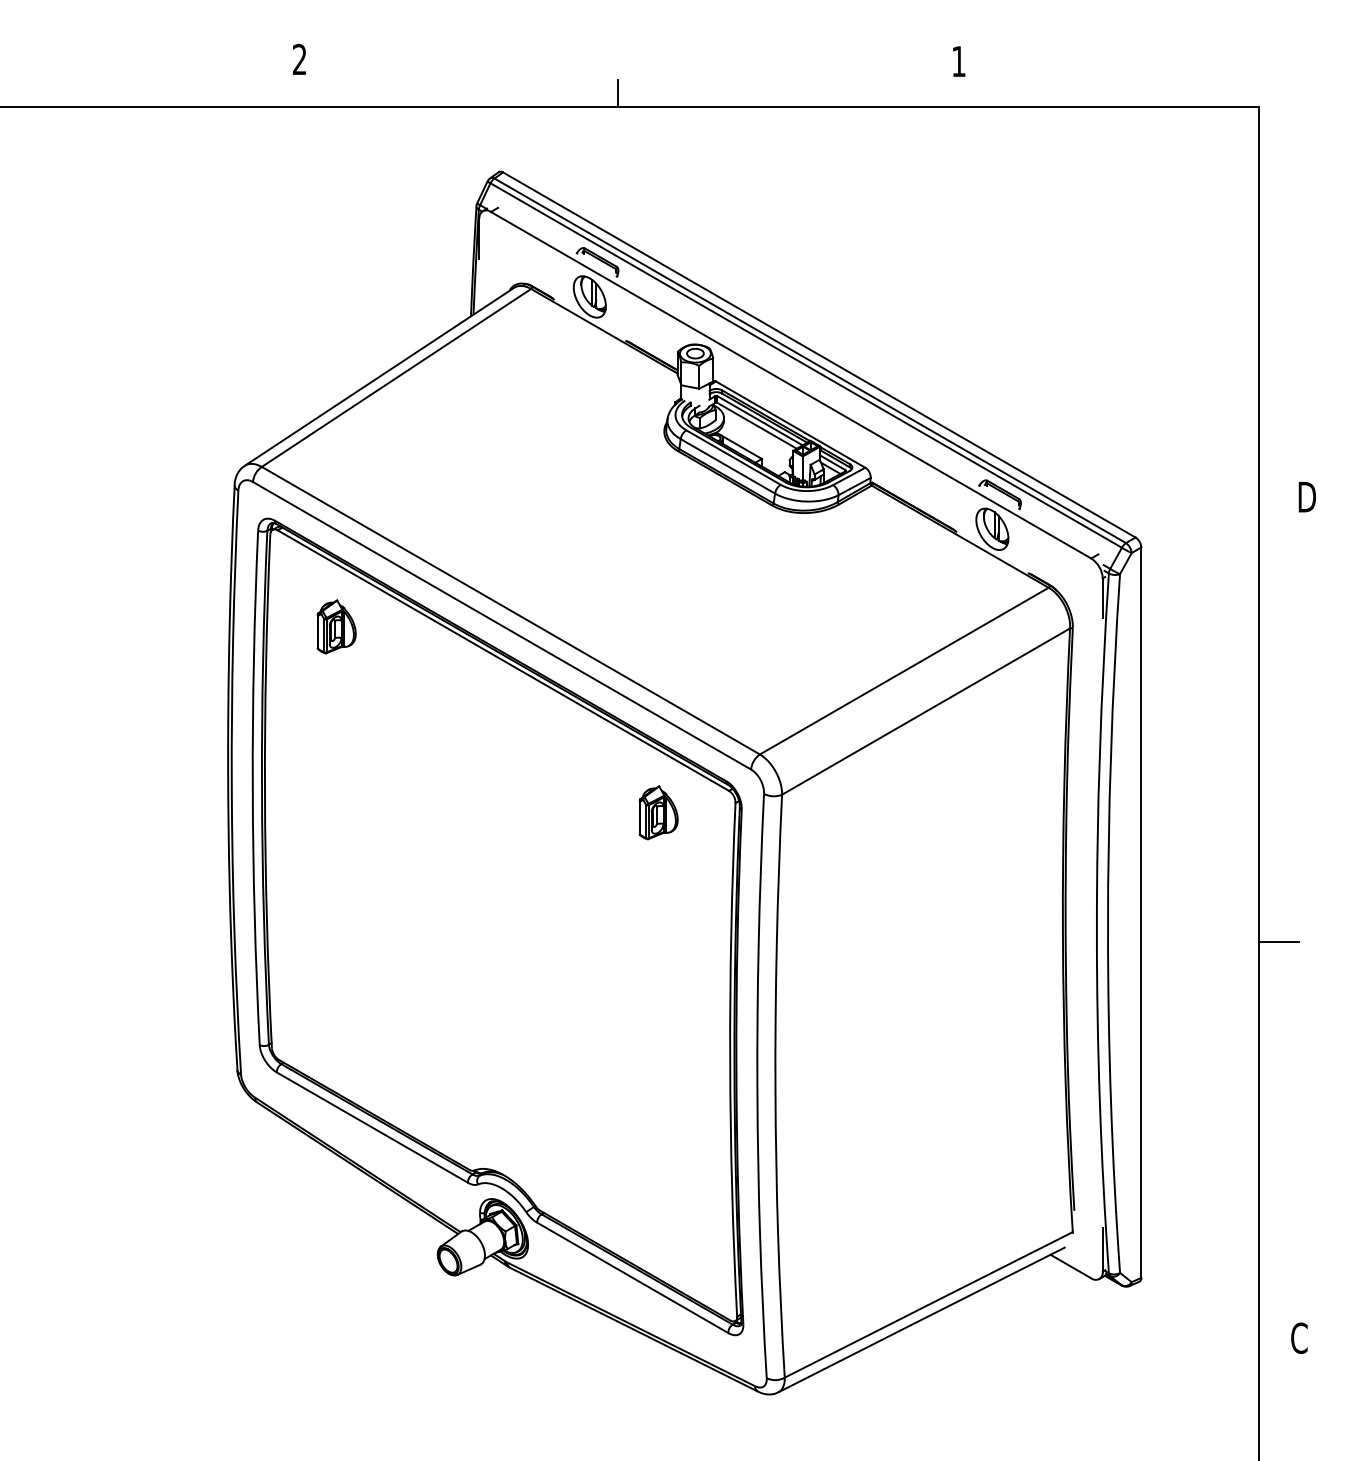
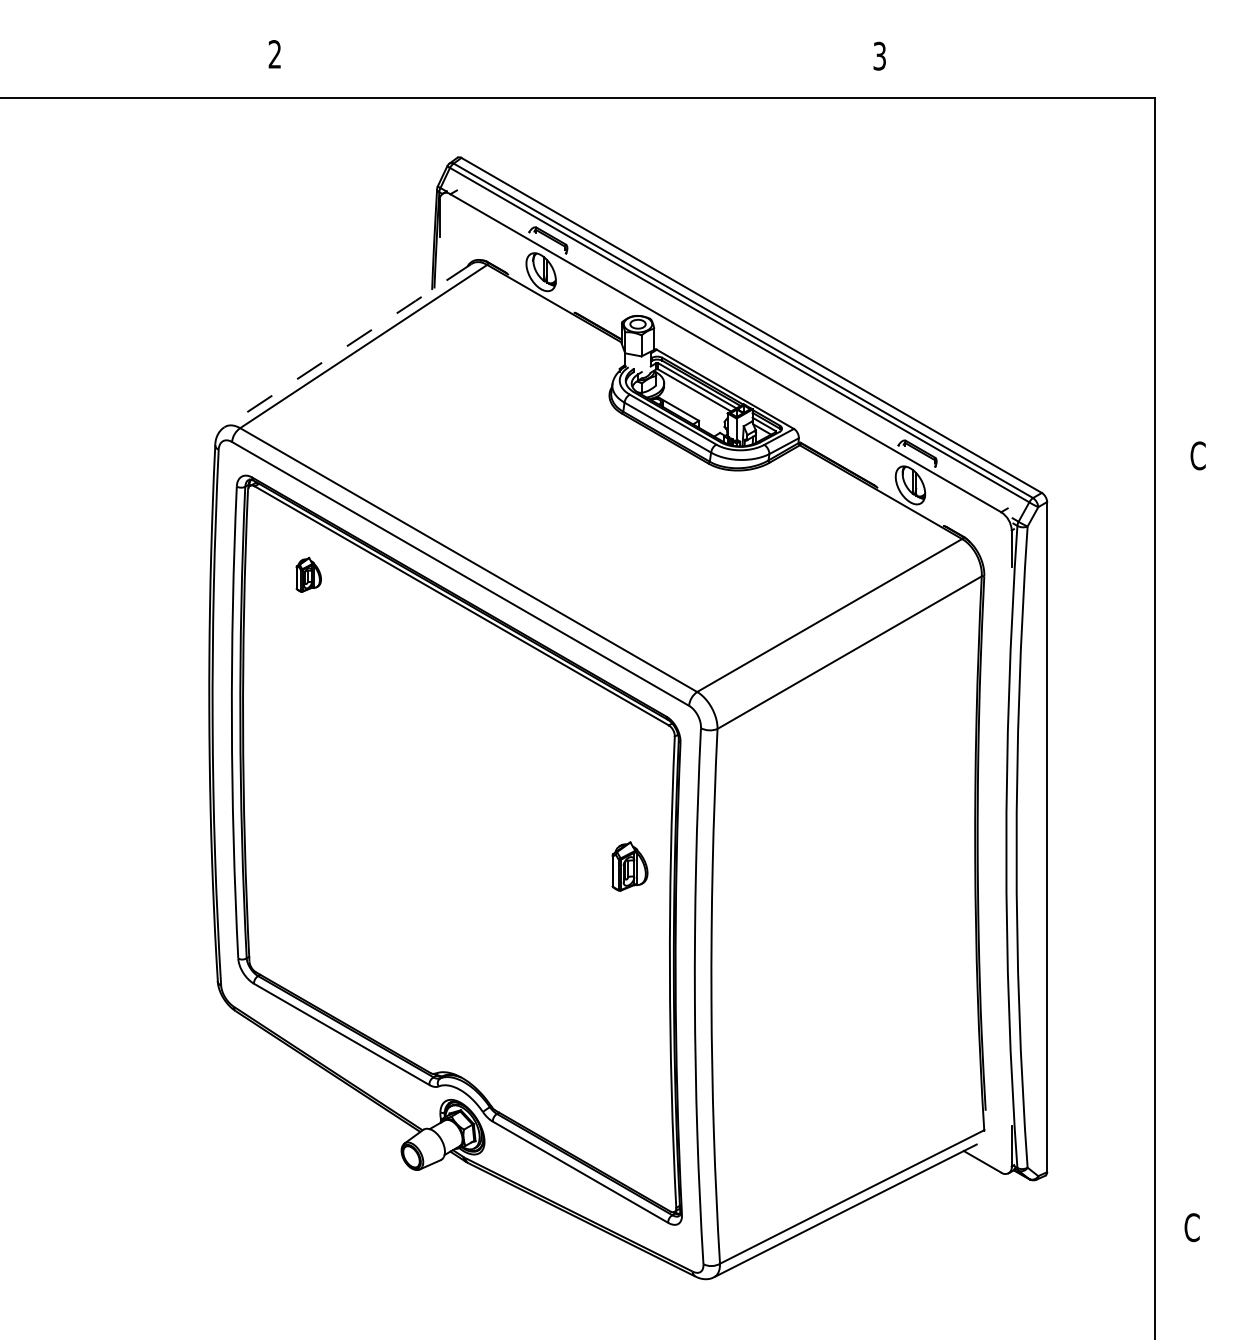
text: (958, 61) -> (879, 56), 1 -> 3
line: (618, 93) -> (567, 85), removed
line: (379, 376) -> (348, 345), solid -> dashed
text: (1306, 496) -> (1198, 455), D -> C
part: (336, 626) -> (308, 574), size x0.7
part: (658, 812) -> (629, 866), moved
line: (1278, 942) -> (1173, 864), removed

